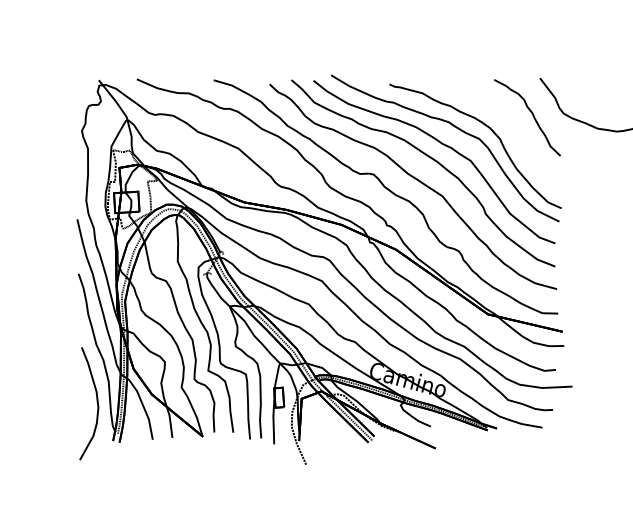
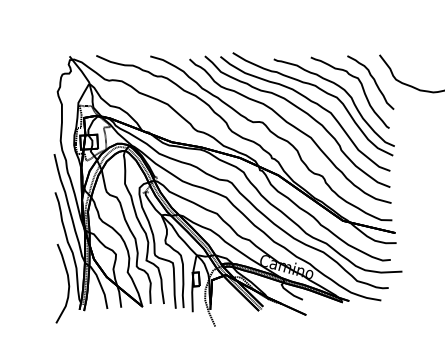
curve: (514, 124) -> (361, 87), added

